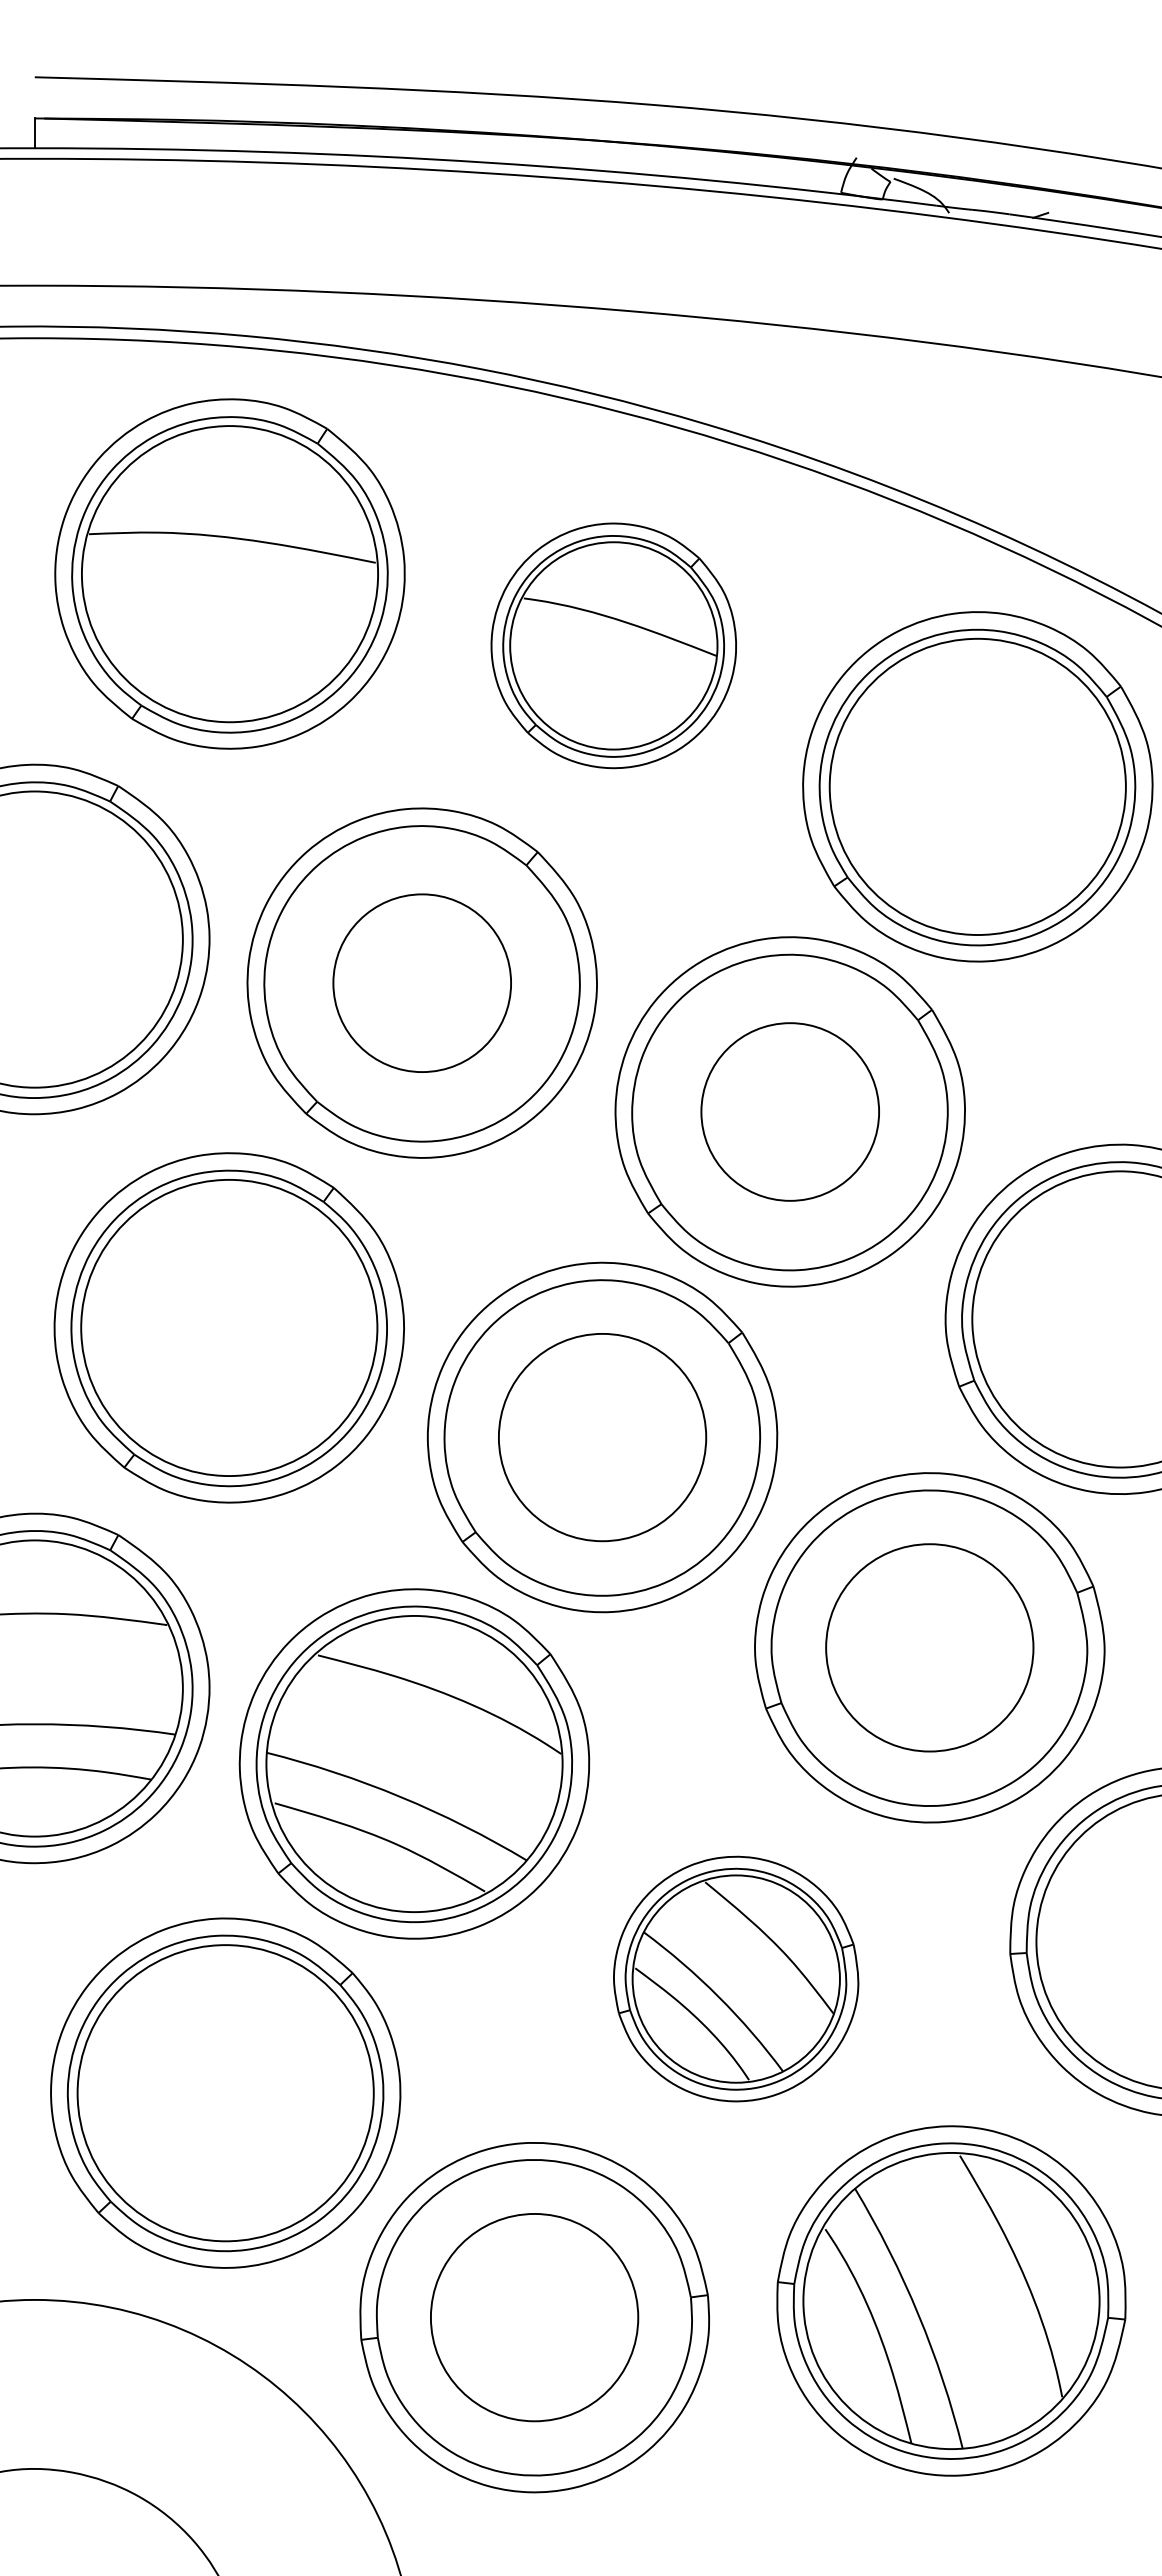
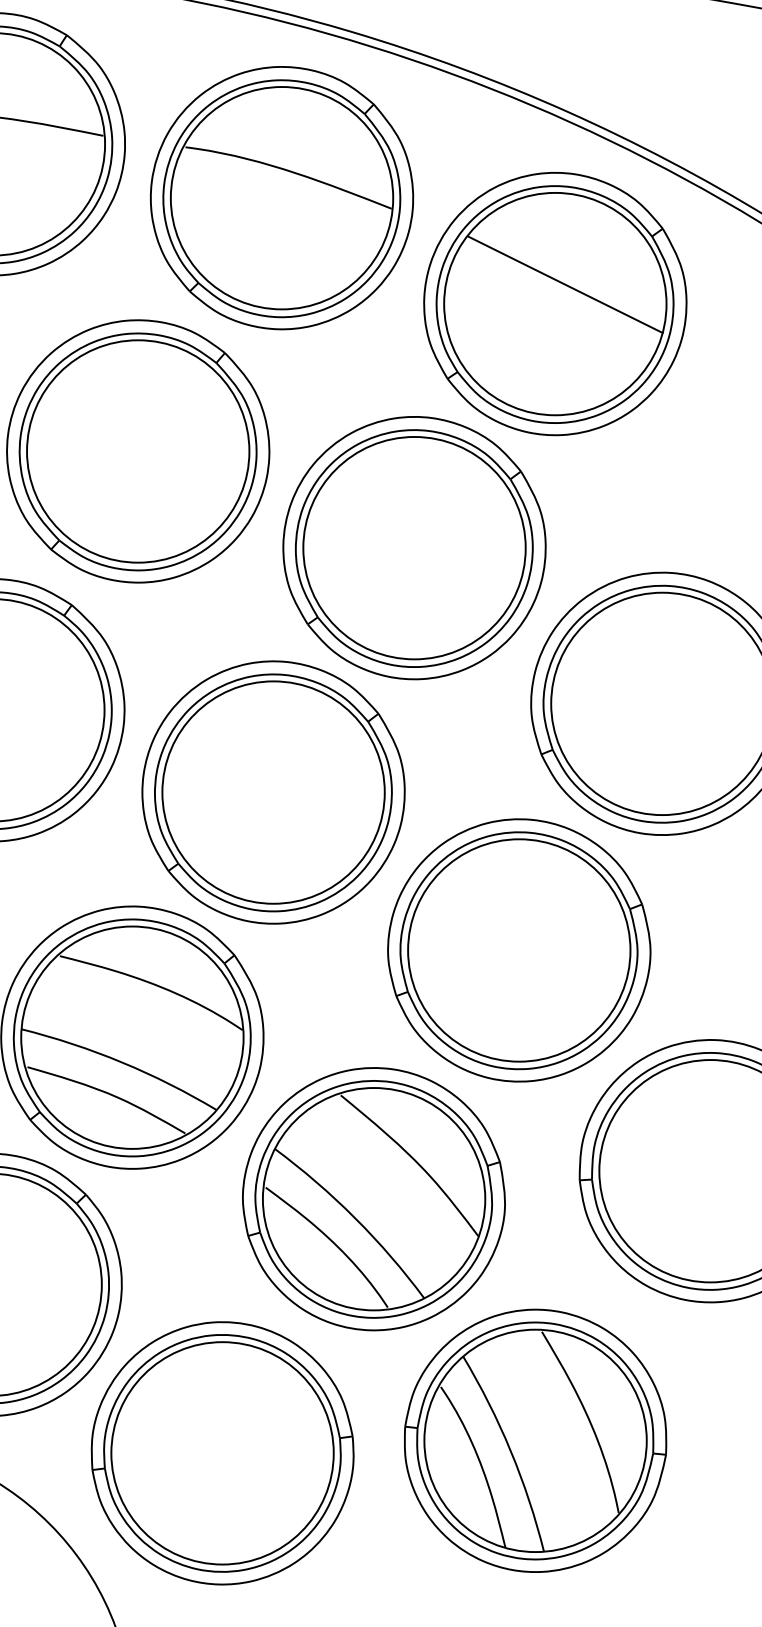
part: (613, 645) -> (281, 197), size x1.43
line: (991, 761) -> (565, 285), added
circle: (422, 983) -> (138, 451), size x1.67
circle: (790, 1111) -> (414, 547), size x1.67
circle: (602, 1437) -> (273, 792), size x1.43
circle: (929, 1647) -> (519, 950), size x1.43
part: (735, 1978) -> (373, 1198), size x1.43
circle: (534, 2317) -> (222, 1453), size x1.43

